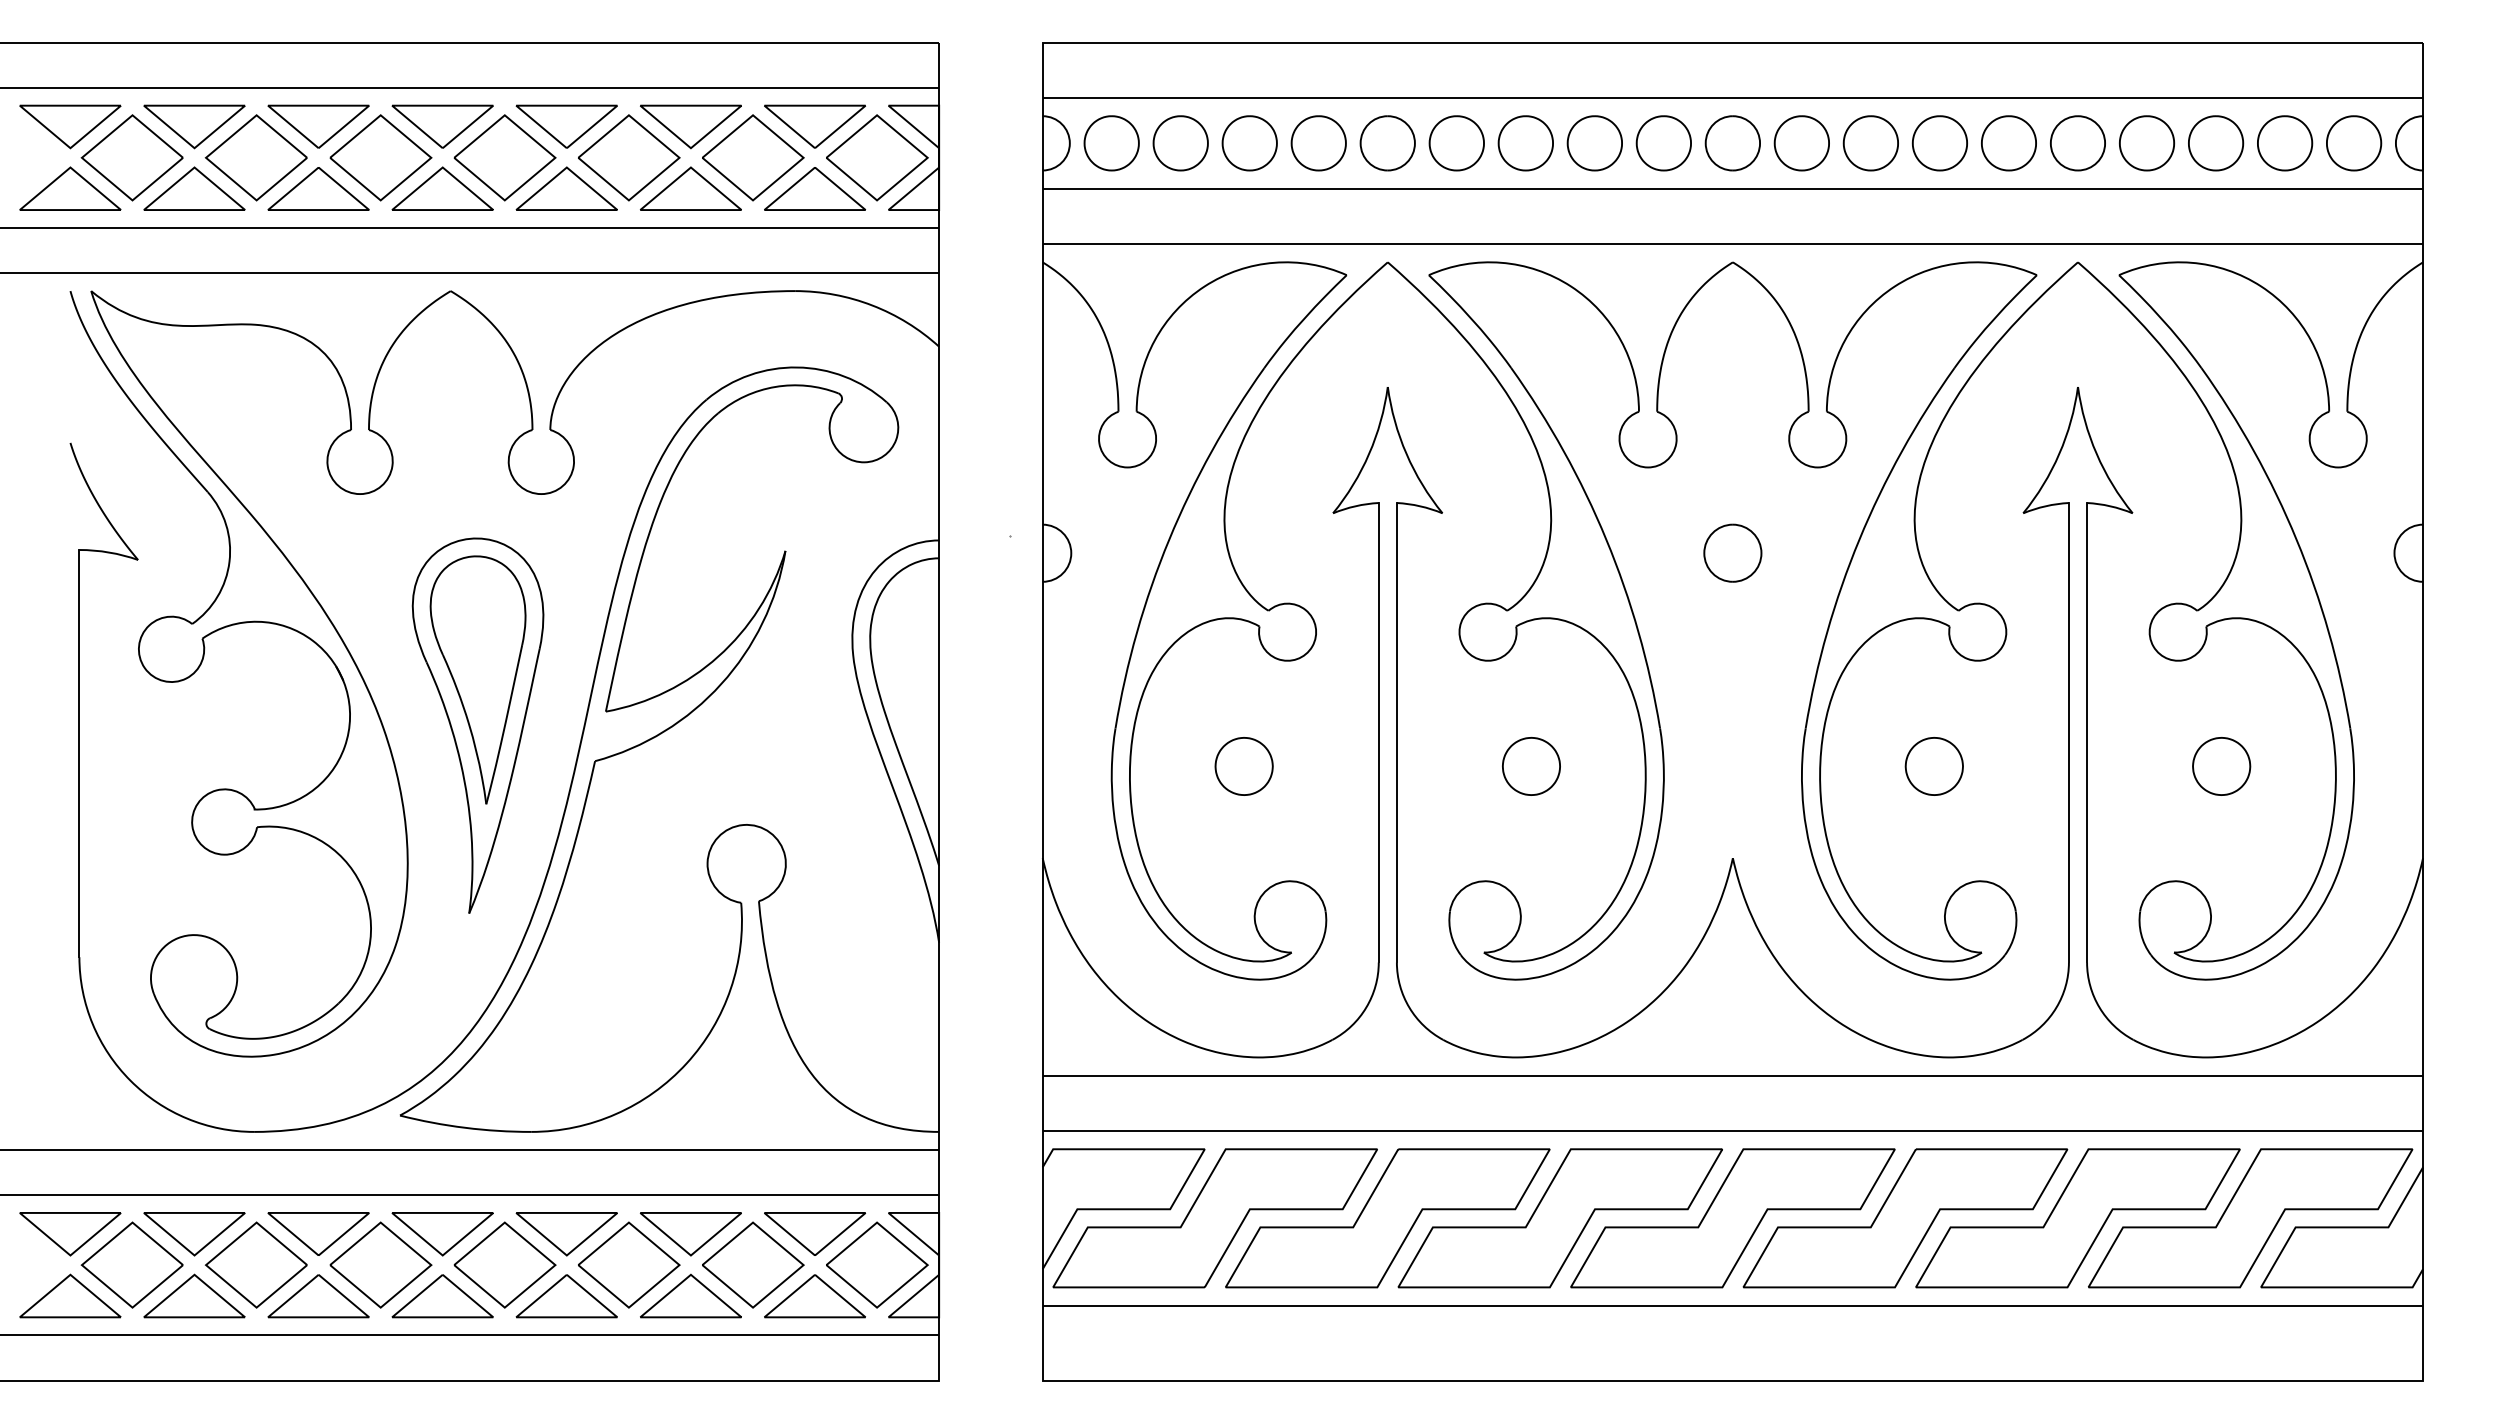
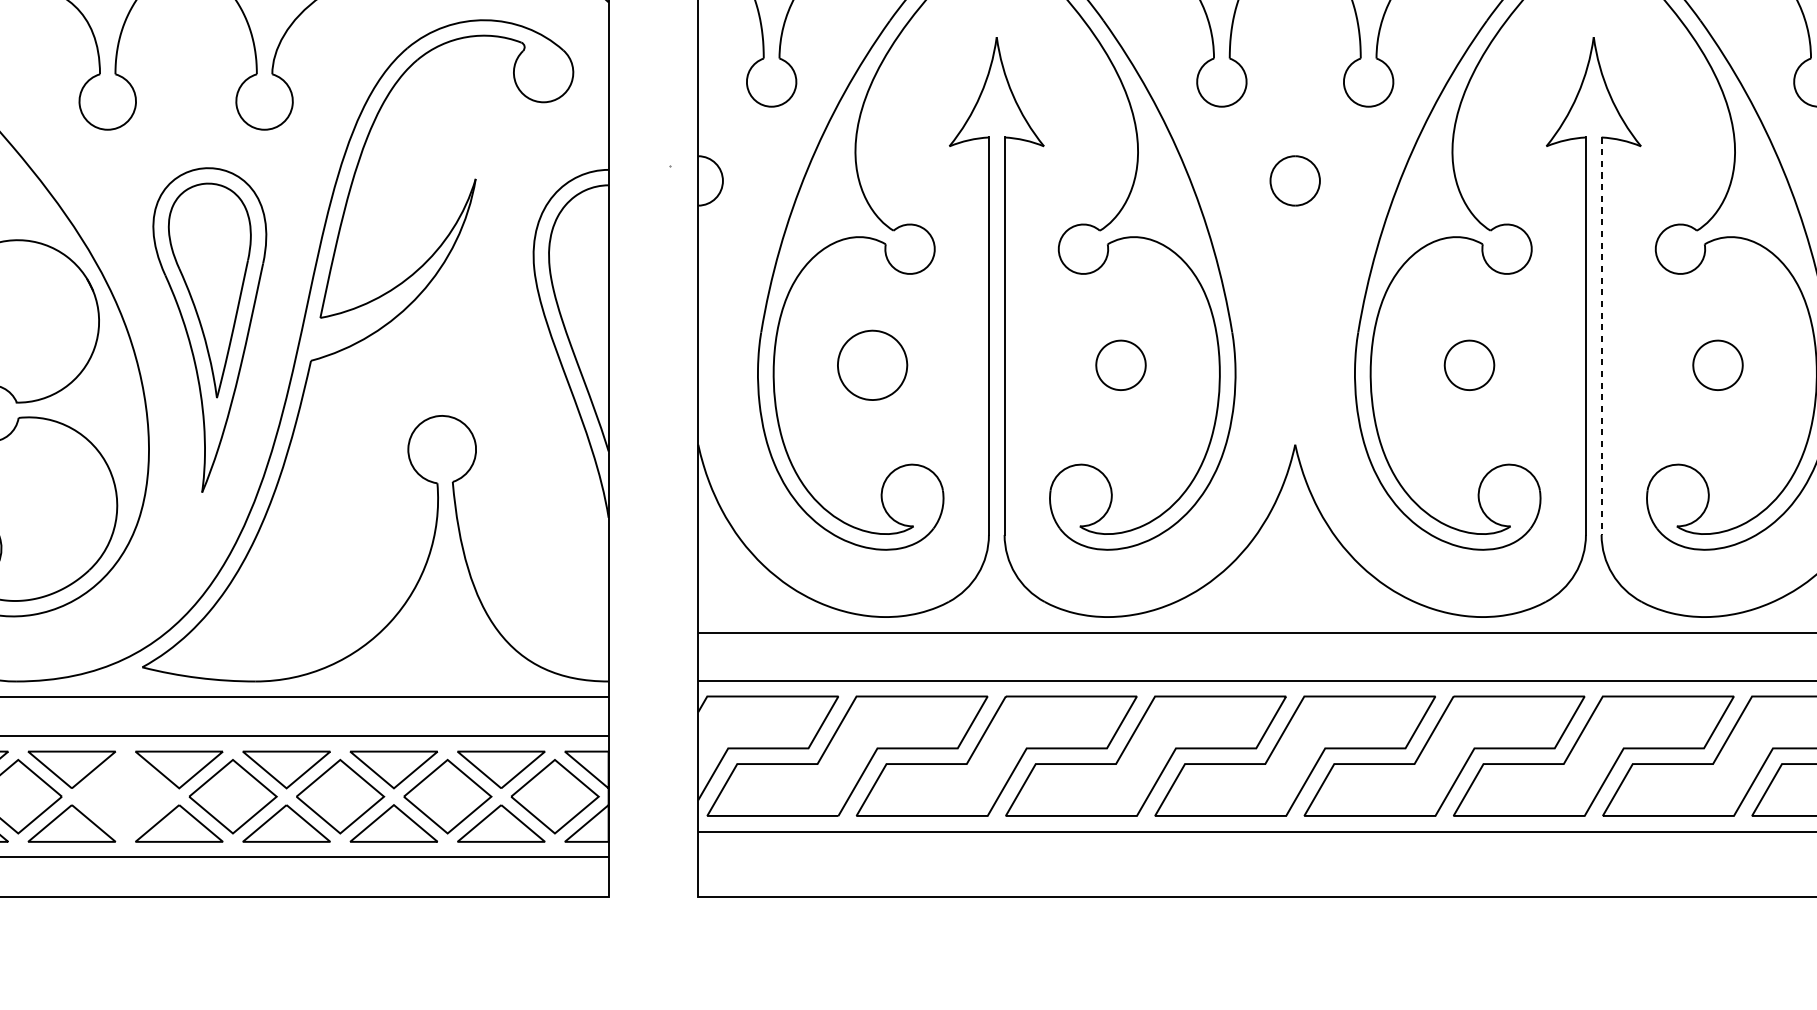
line: (2087, 732) -> (1601, 335), solid -> dashed
part: (1243, 766) -> (871, 365), size x1.4
part: (380, 1264) -> (125, 796), removed

